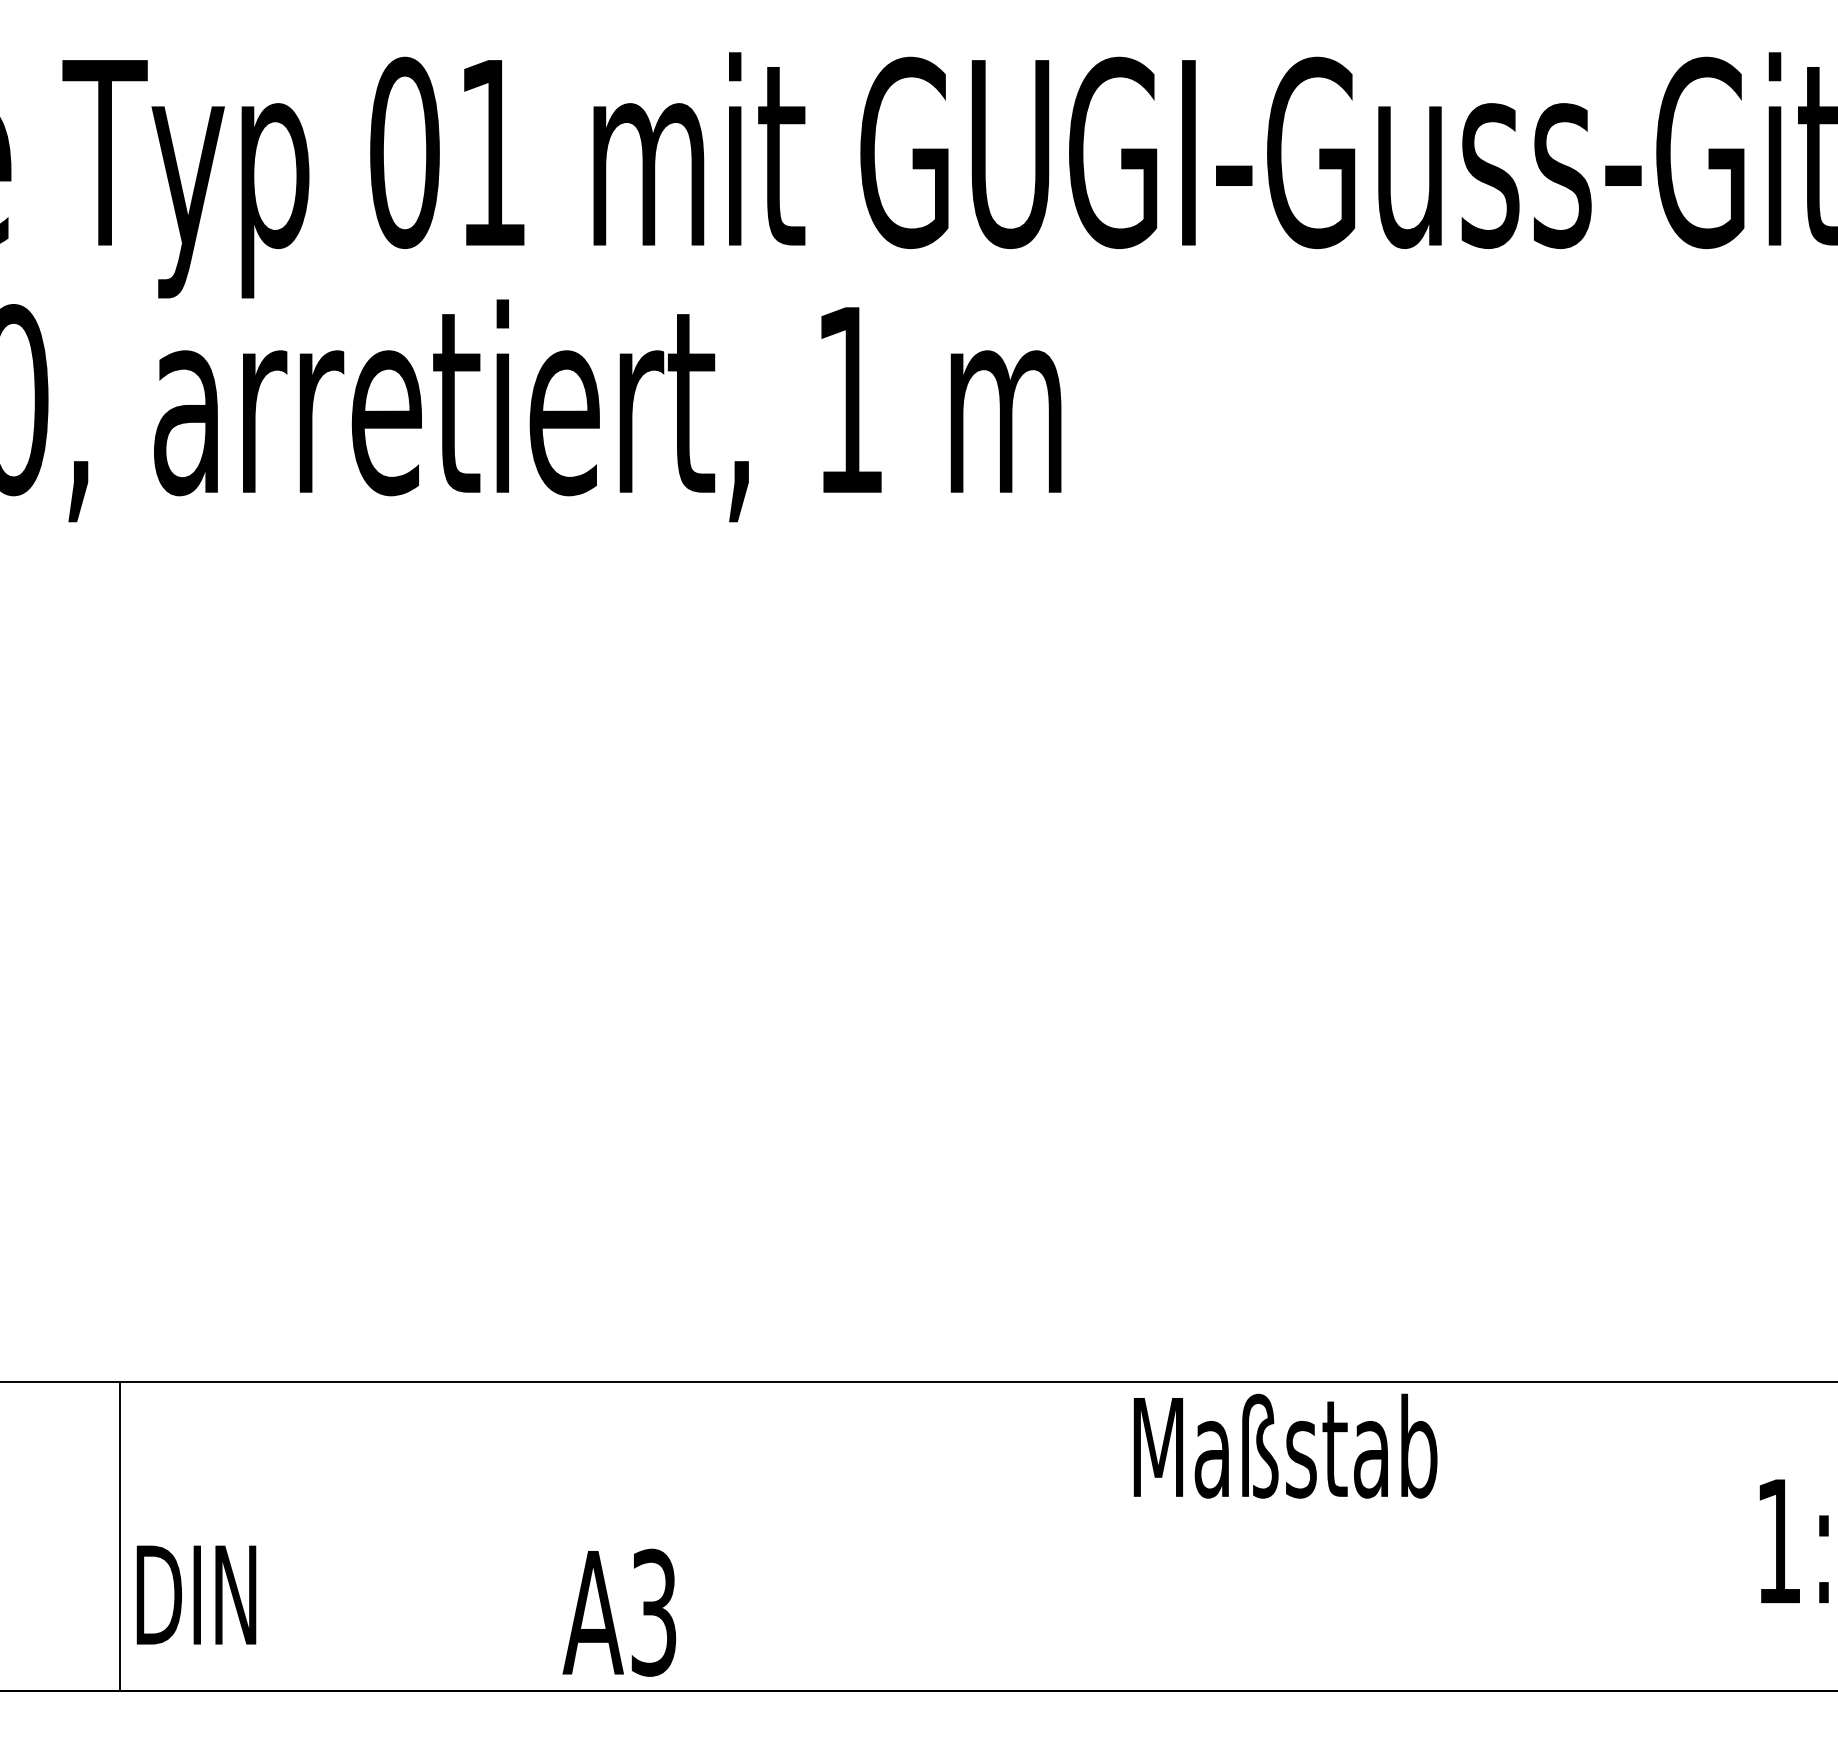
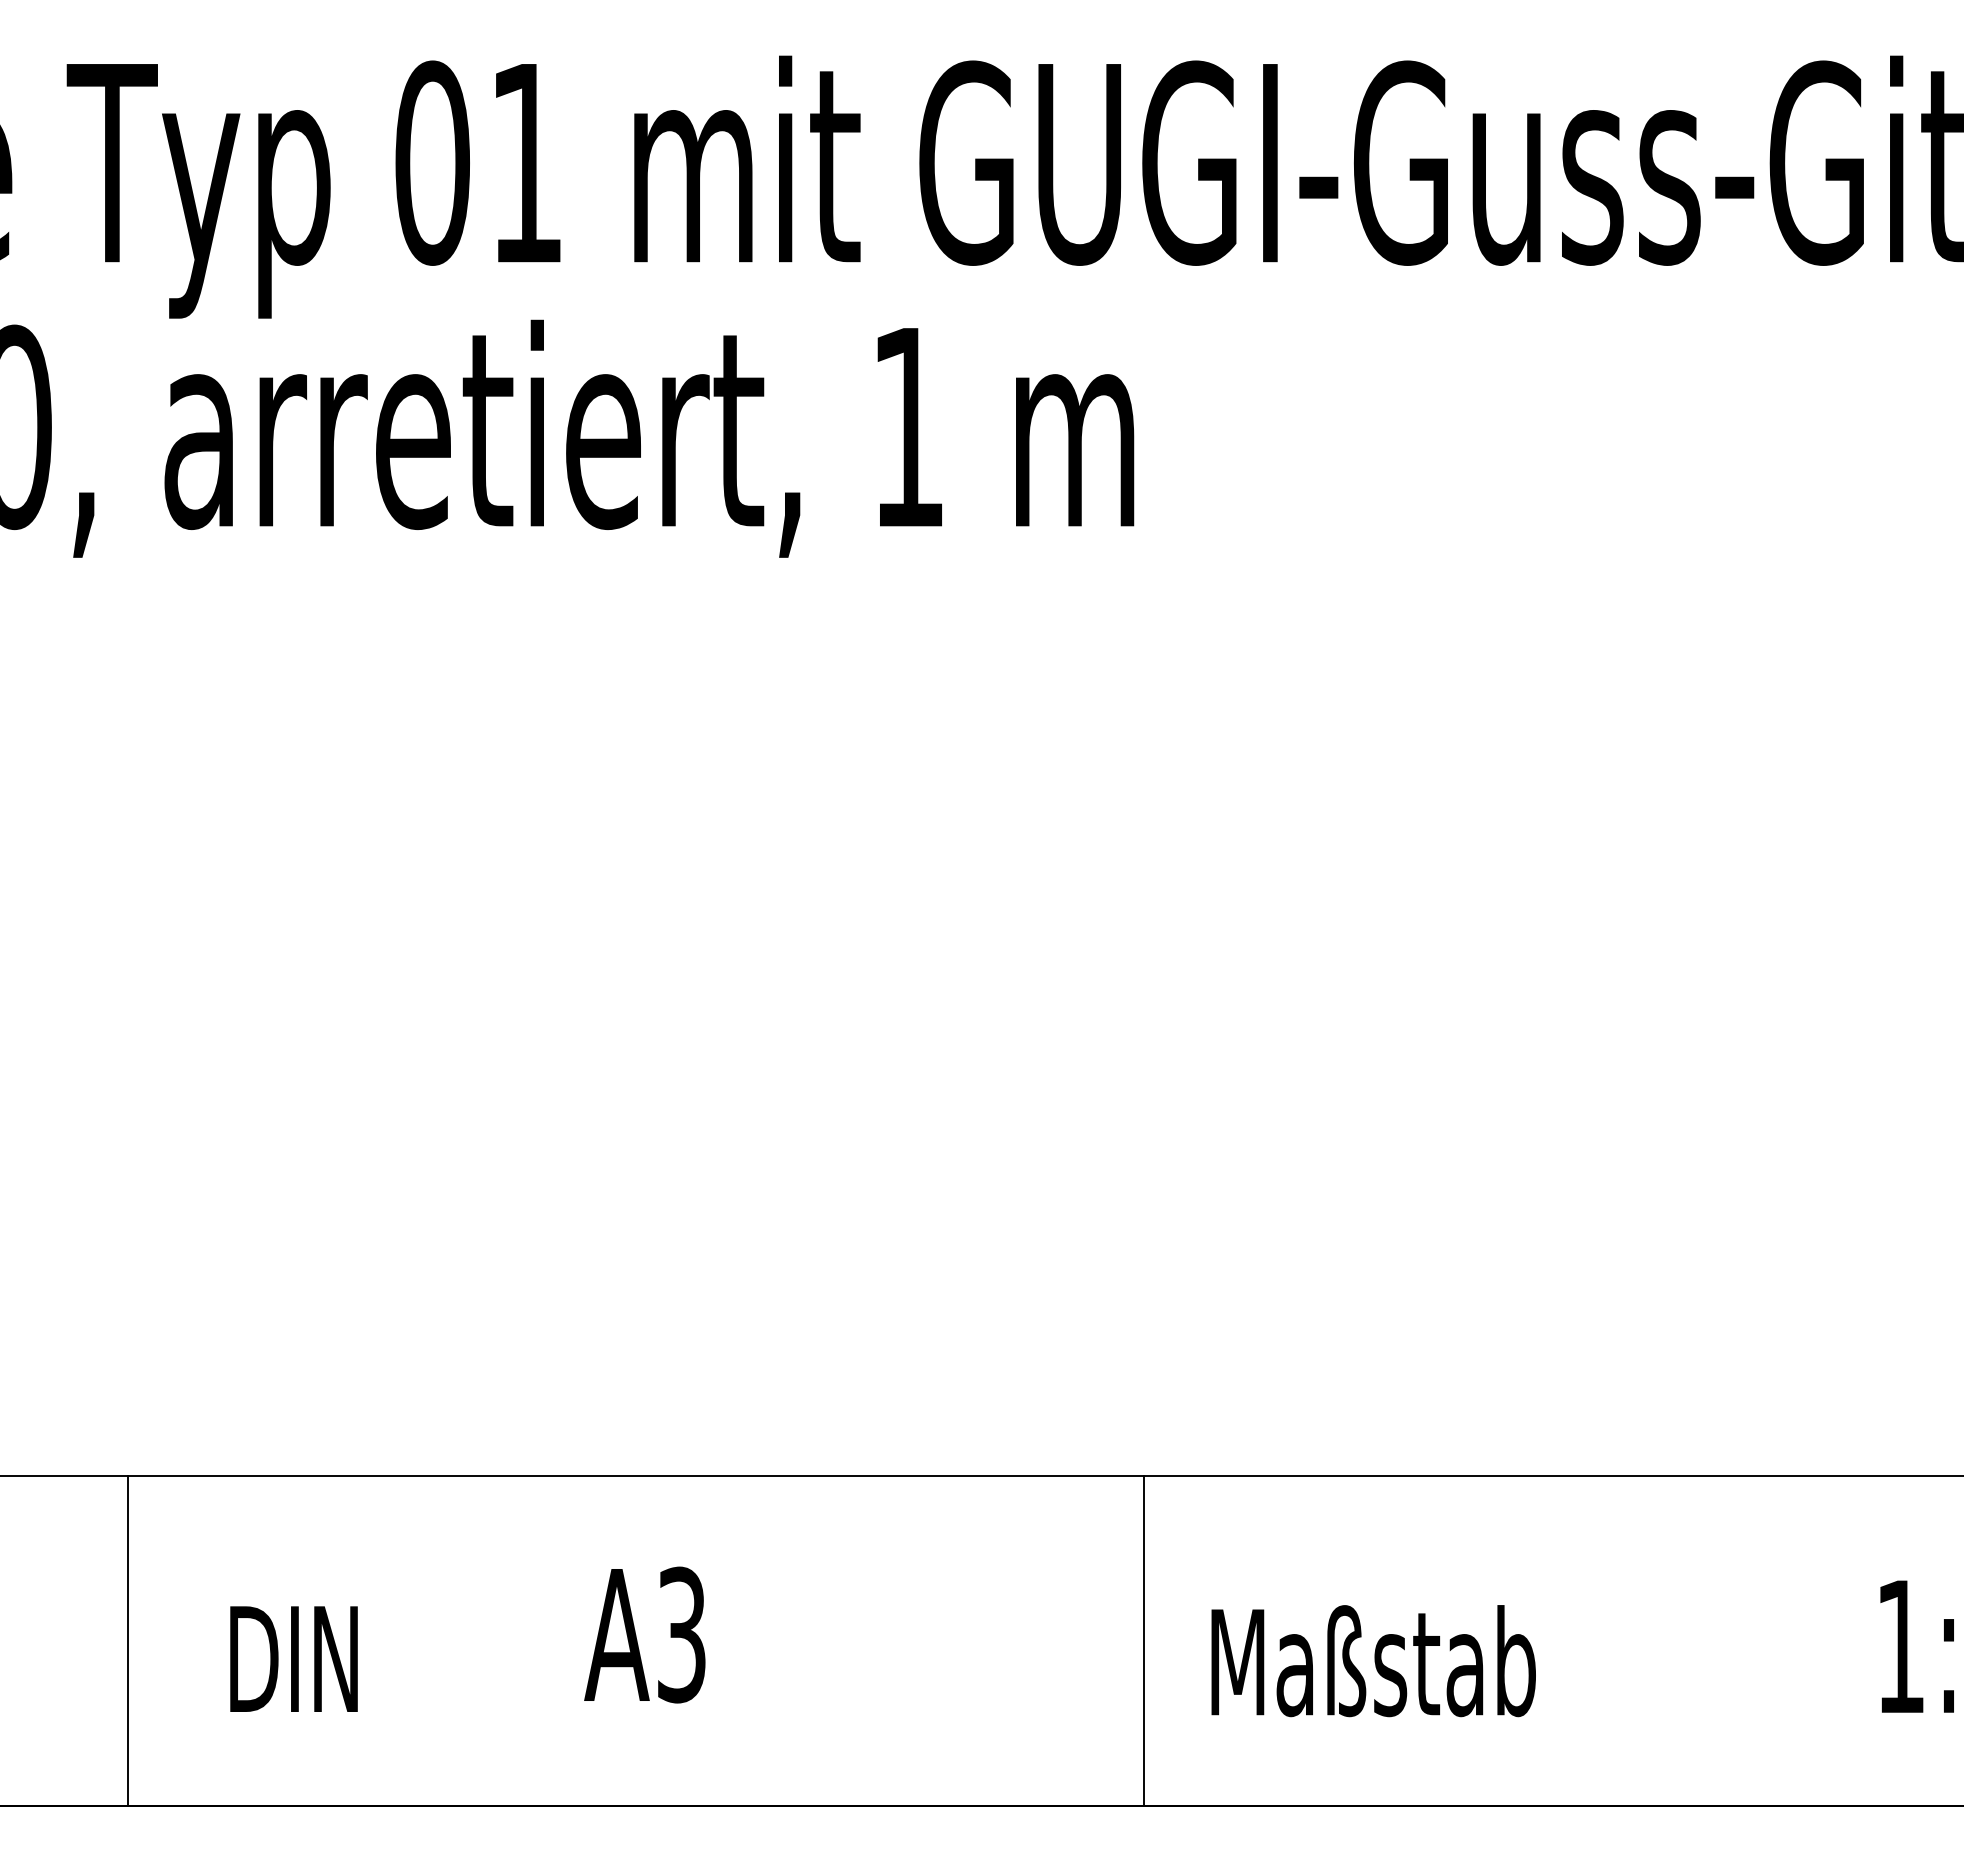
text: (1285, 1446) -> (1373, 1661), moved
line: (1070, 1536) -> (1143, 1641), added
text: (196, 1594) -> (293, 1658), moved
text: (619, 1612) -> (644, 1634), moved

